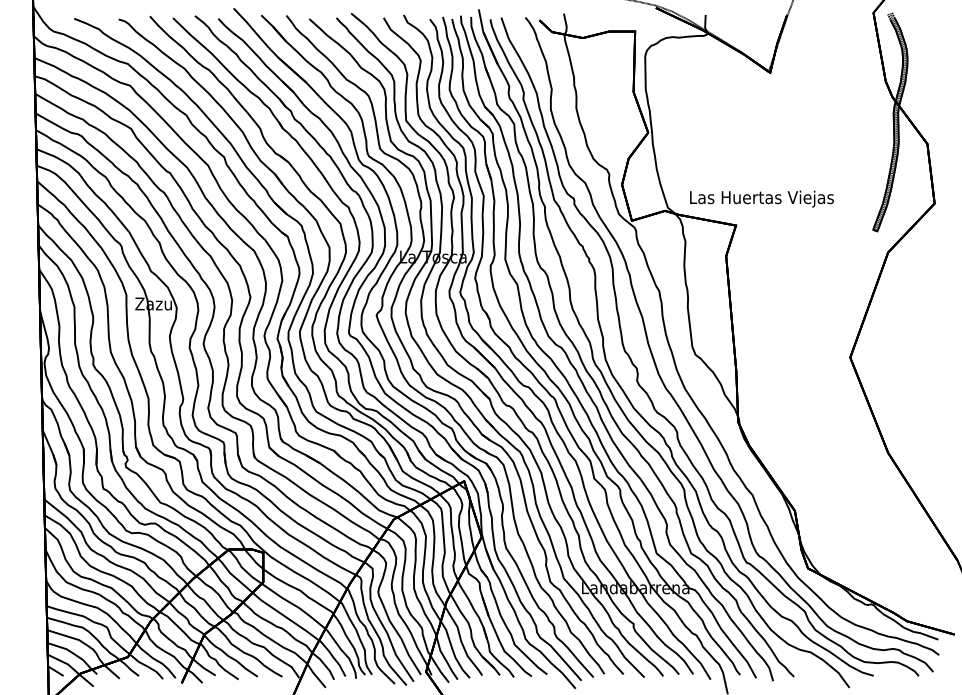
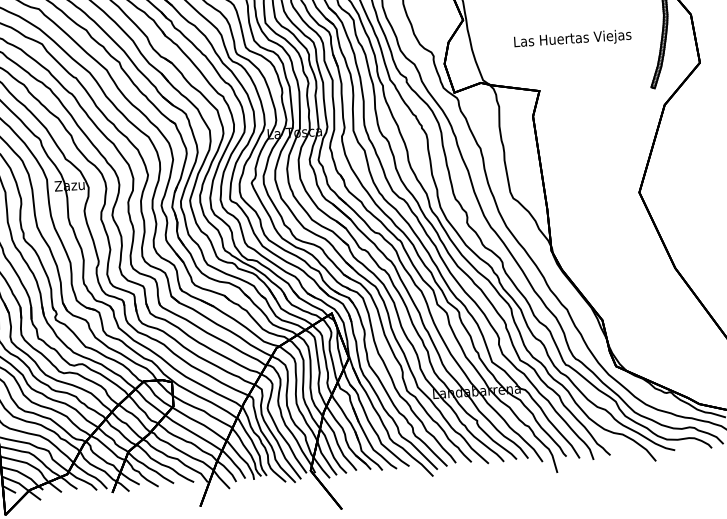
text: (761, 198) -> (572, 39), moved

